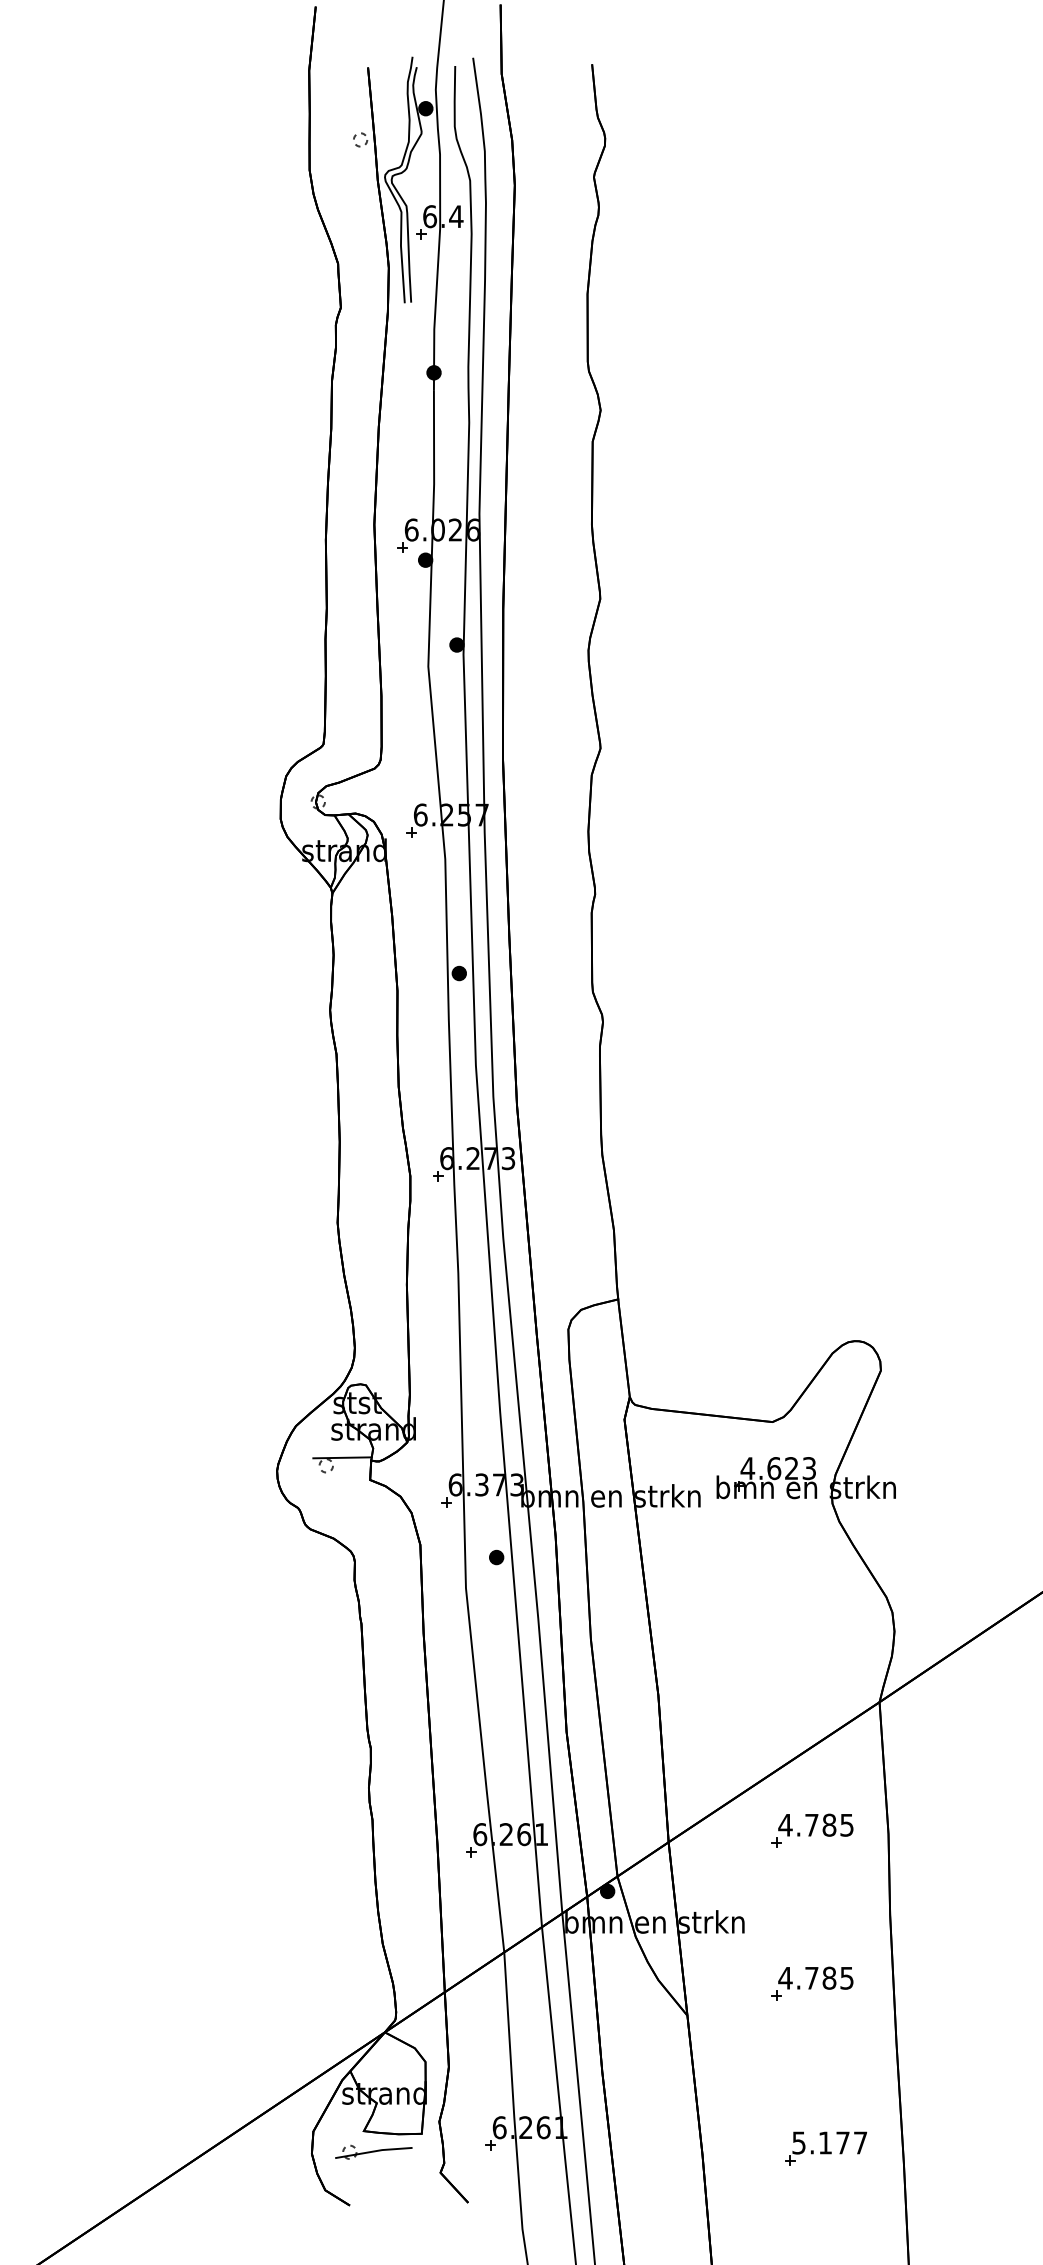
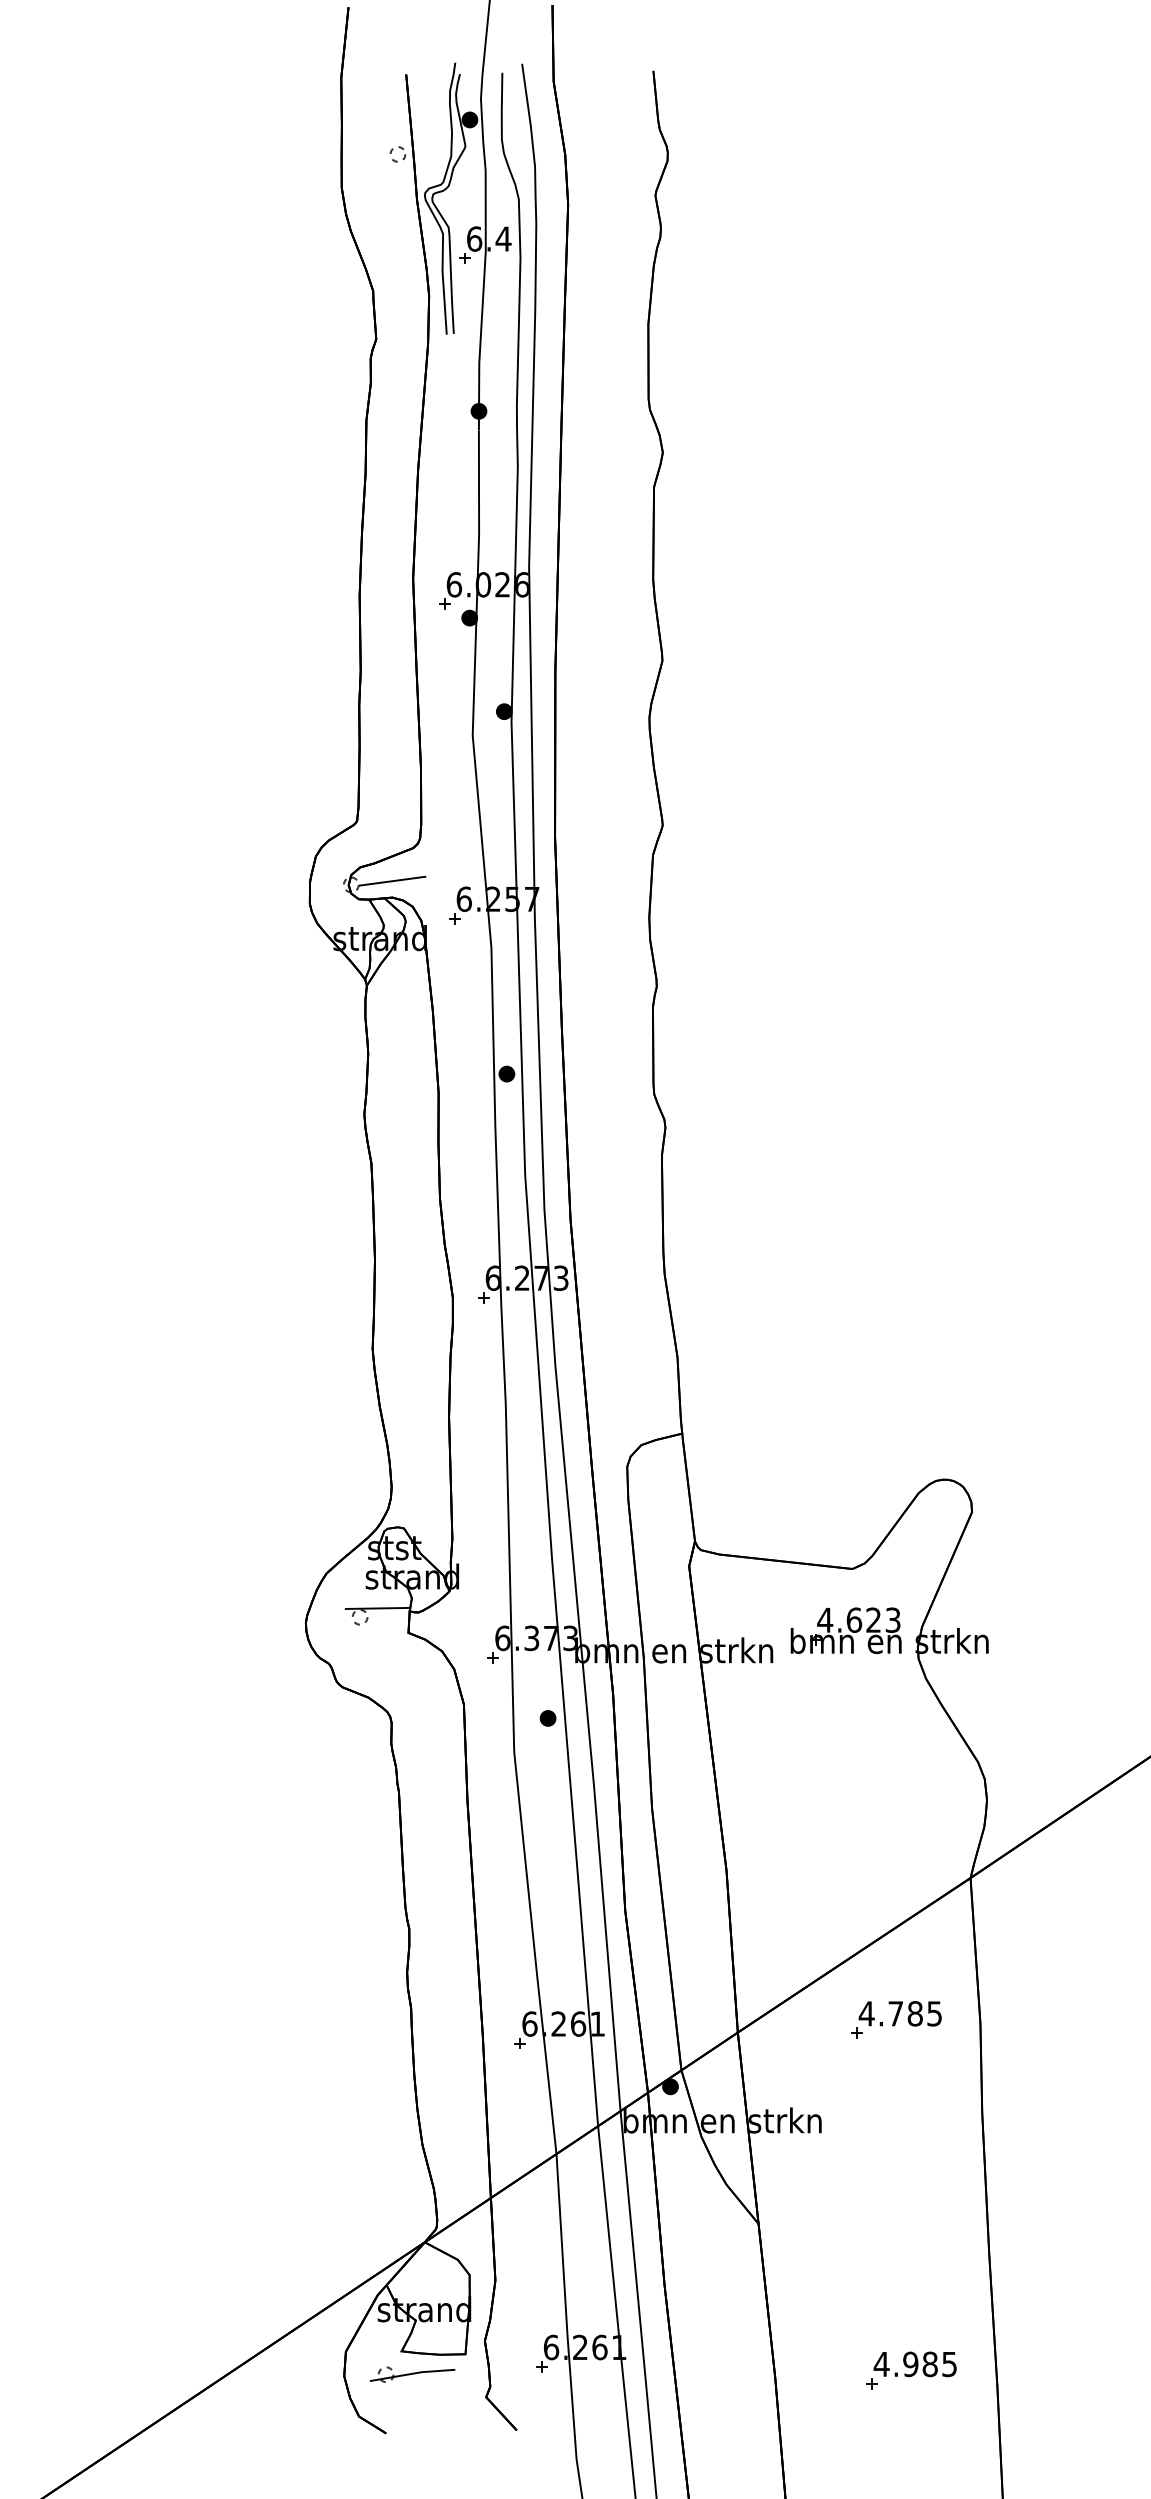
line: (355, 798) -> (392, 880), added
part: (812, 1983) -> (896, 2188), removed
text: (829, 2142) -> (915, 2363), 5.177 -> 4.985

